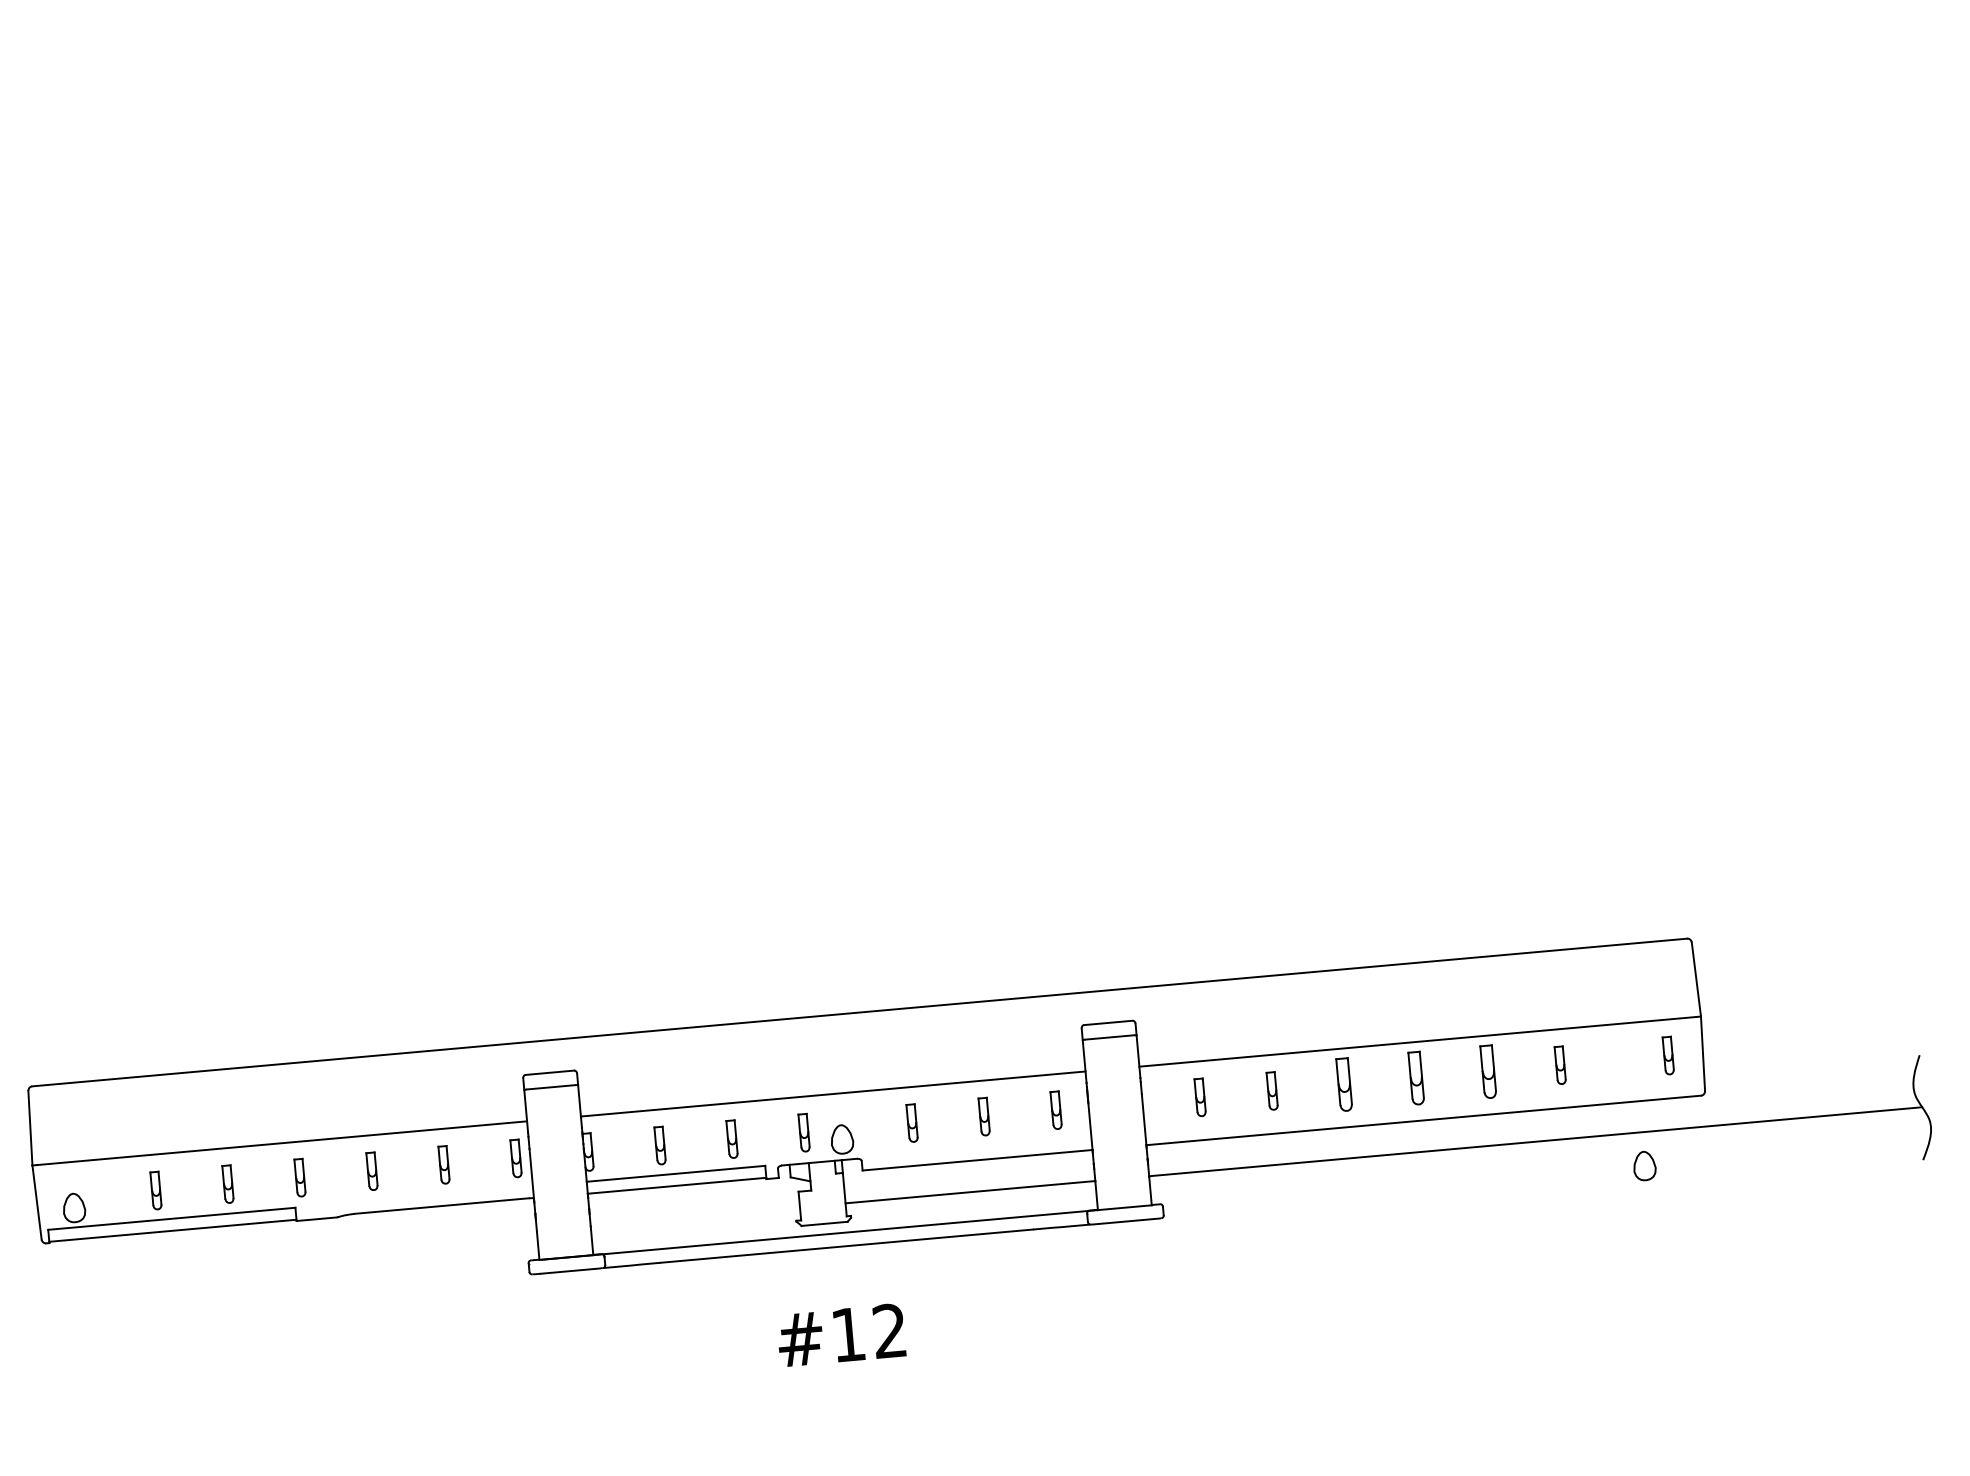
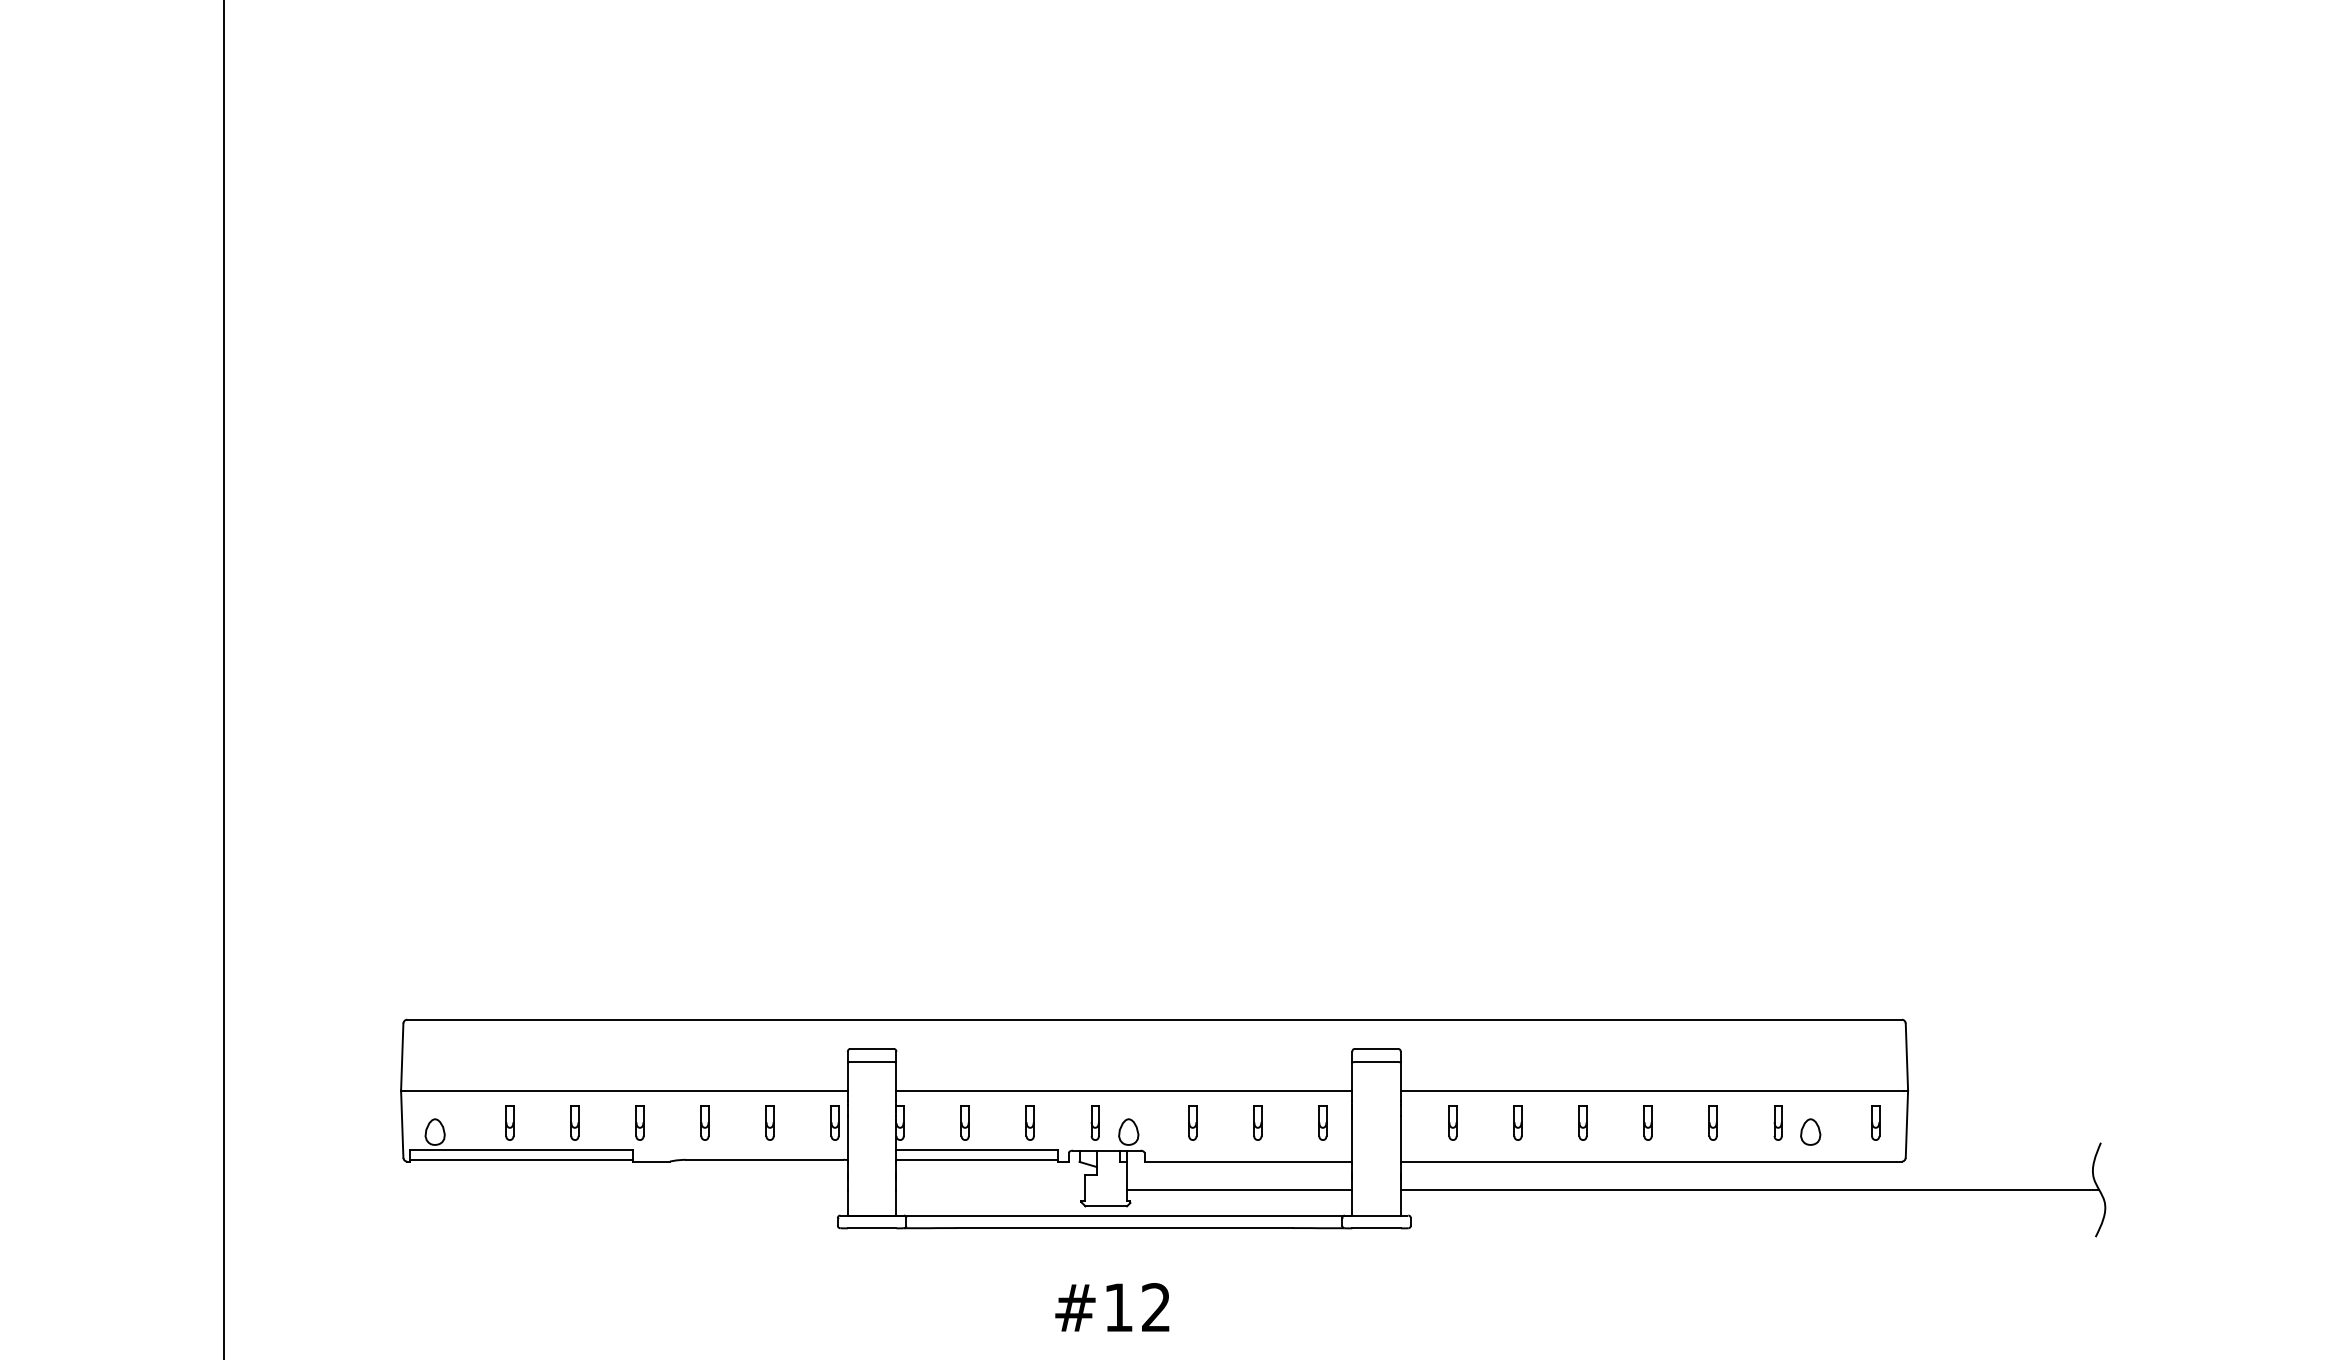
part: (1487, 1071) -> (1712, 1122), size x0.71
part: (1415, 1077) -> (1647, 1122), size x0.71
part: (1343, 1083) -> (1582, 1122), size x0.71
part: (1644, 1165) -> (1810, 1131), moved

